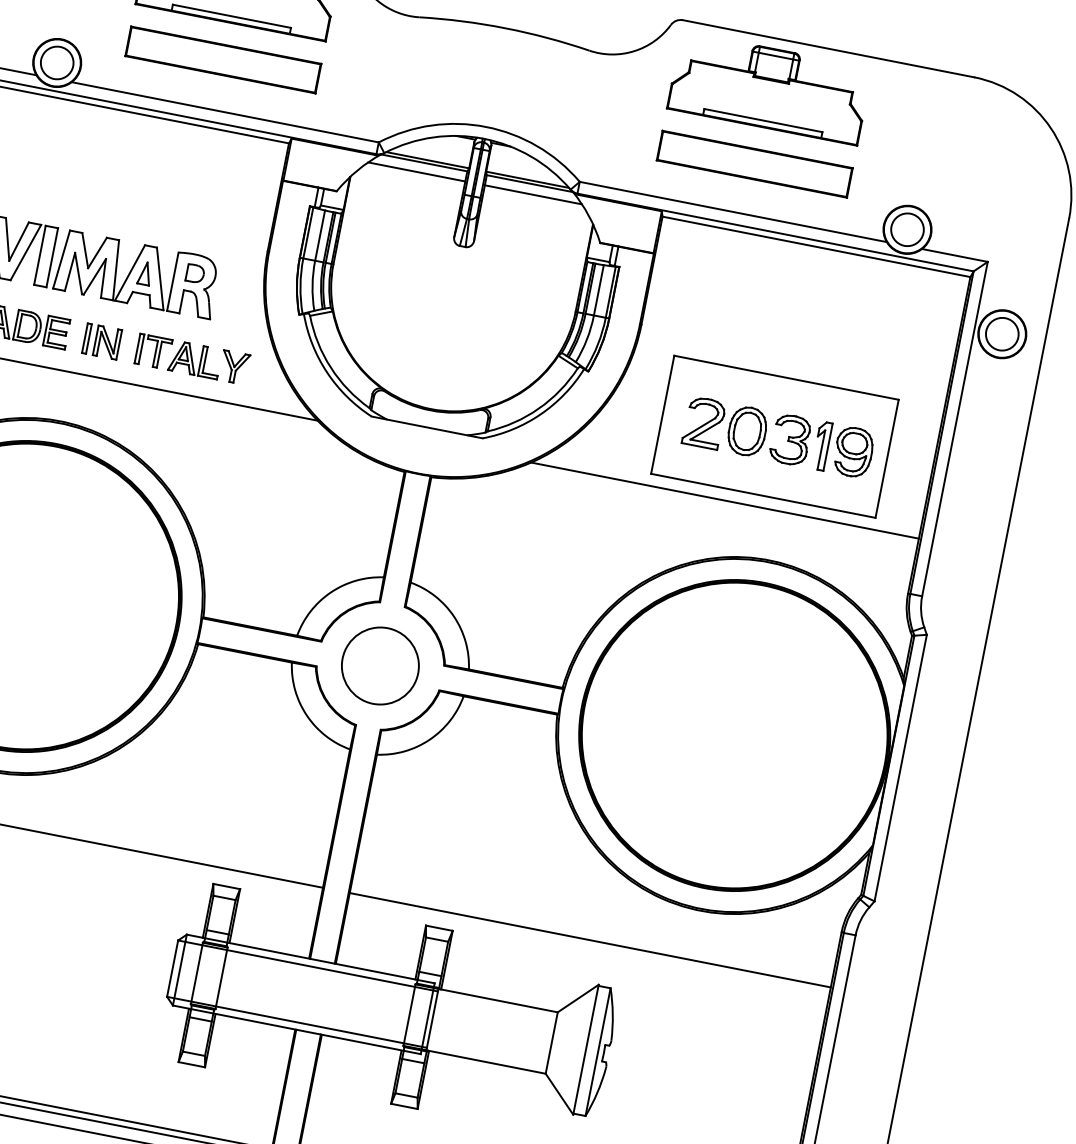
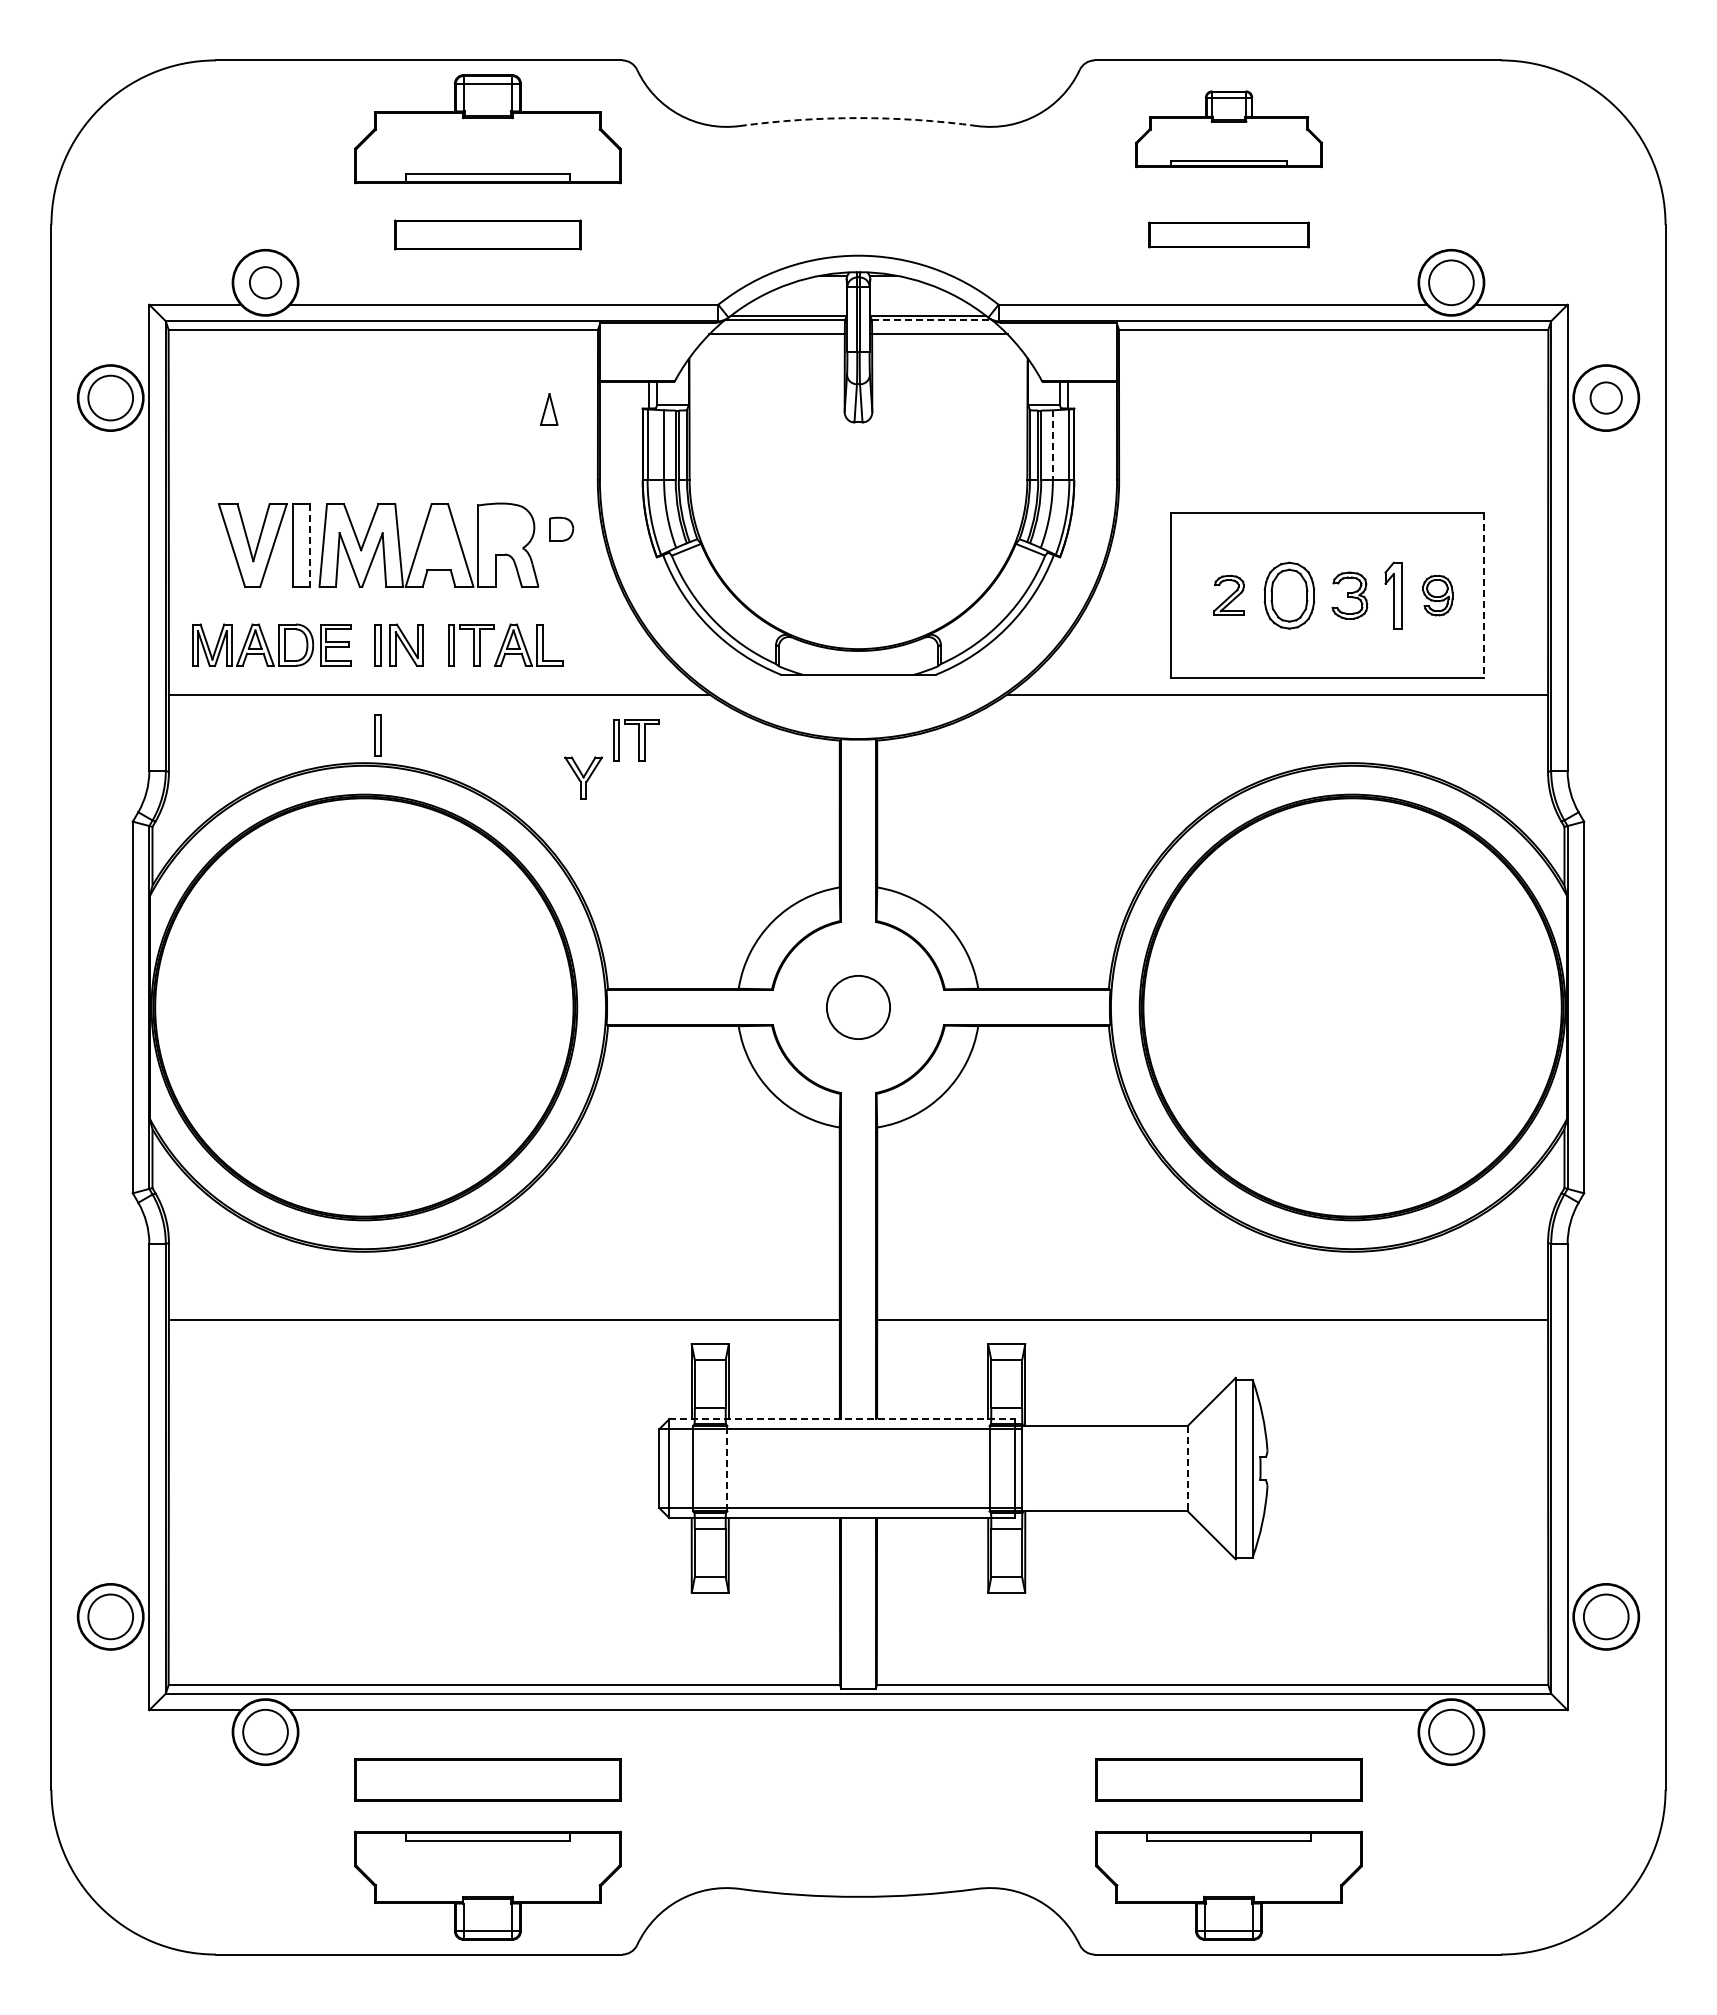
arc: (505, 28) -> (858, 118), solid -> dashed
part: (223, 59) -> (487, 234), size x0.7
circle: (57, 62) -> (265, 282), size x0.7
part: (769, 88) -> (1228, 129), size x0.7
part: (754, 163) -> (1228, 234), size x0.6
line: (530, 183) -> (932, 320), solid -> dashed
line: (52, 258) -> (310, 546), solid -> dashed
part: (145, 273) -> (549, 409), moved
part: (195, 273) -> (561, 528), moved
line: (598, 290) -> (1052, 445), solid -> dashed
circle: (1001, 333) -> (1605, 397), size x0.7
part: (234, 367) -> (583, 777), moved
part: (73, 403) -> (377, 735), added
part: (703, 422) -> (1228, 595), size x0.6
part: (790, 439) -> (1349, 595), size x0.7
part: (258, 443) -> (636, 740), added
part: (853, 452) -> (1437, 595), size x0.6
line: (887, 459) -> (1484, 596), solid -> dashed
circle: (380, 666) -> (858, 1007), size x0.6
line: (310, 959) -> (842, 1419), solid -> dashed
line: (221, 978) -> (727, 1468), solid -> dashed
line: (551, 1042) -> (1187, 1468), solid -> dashed

